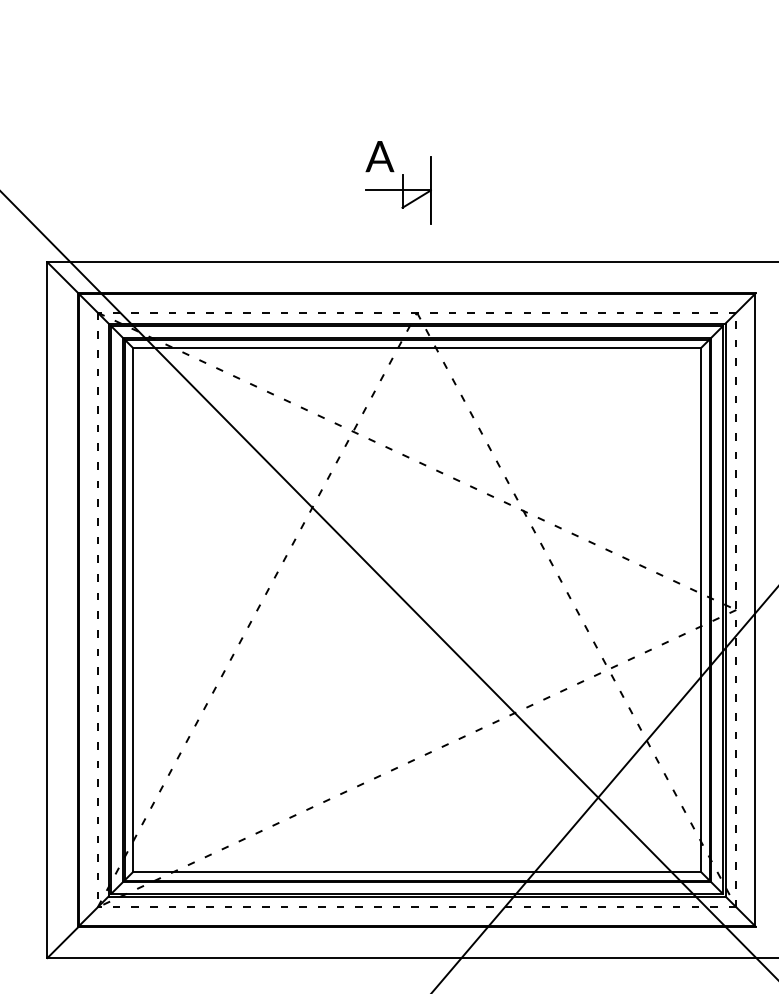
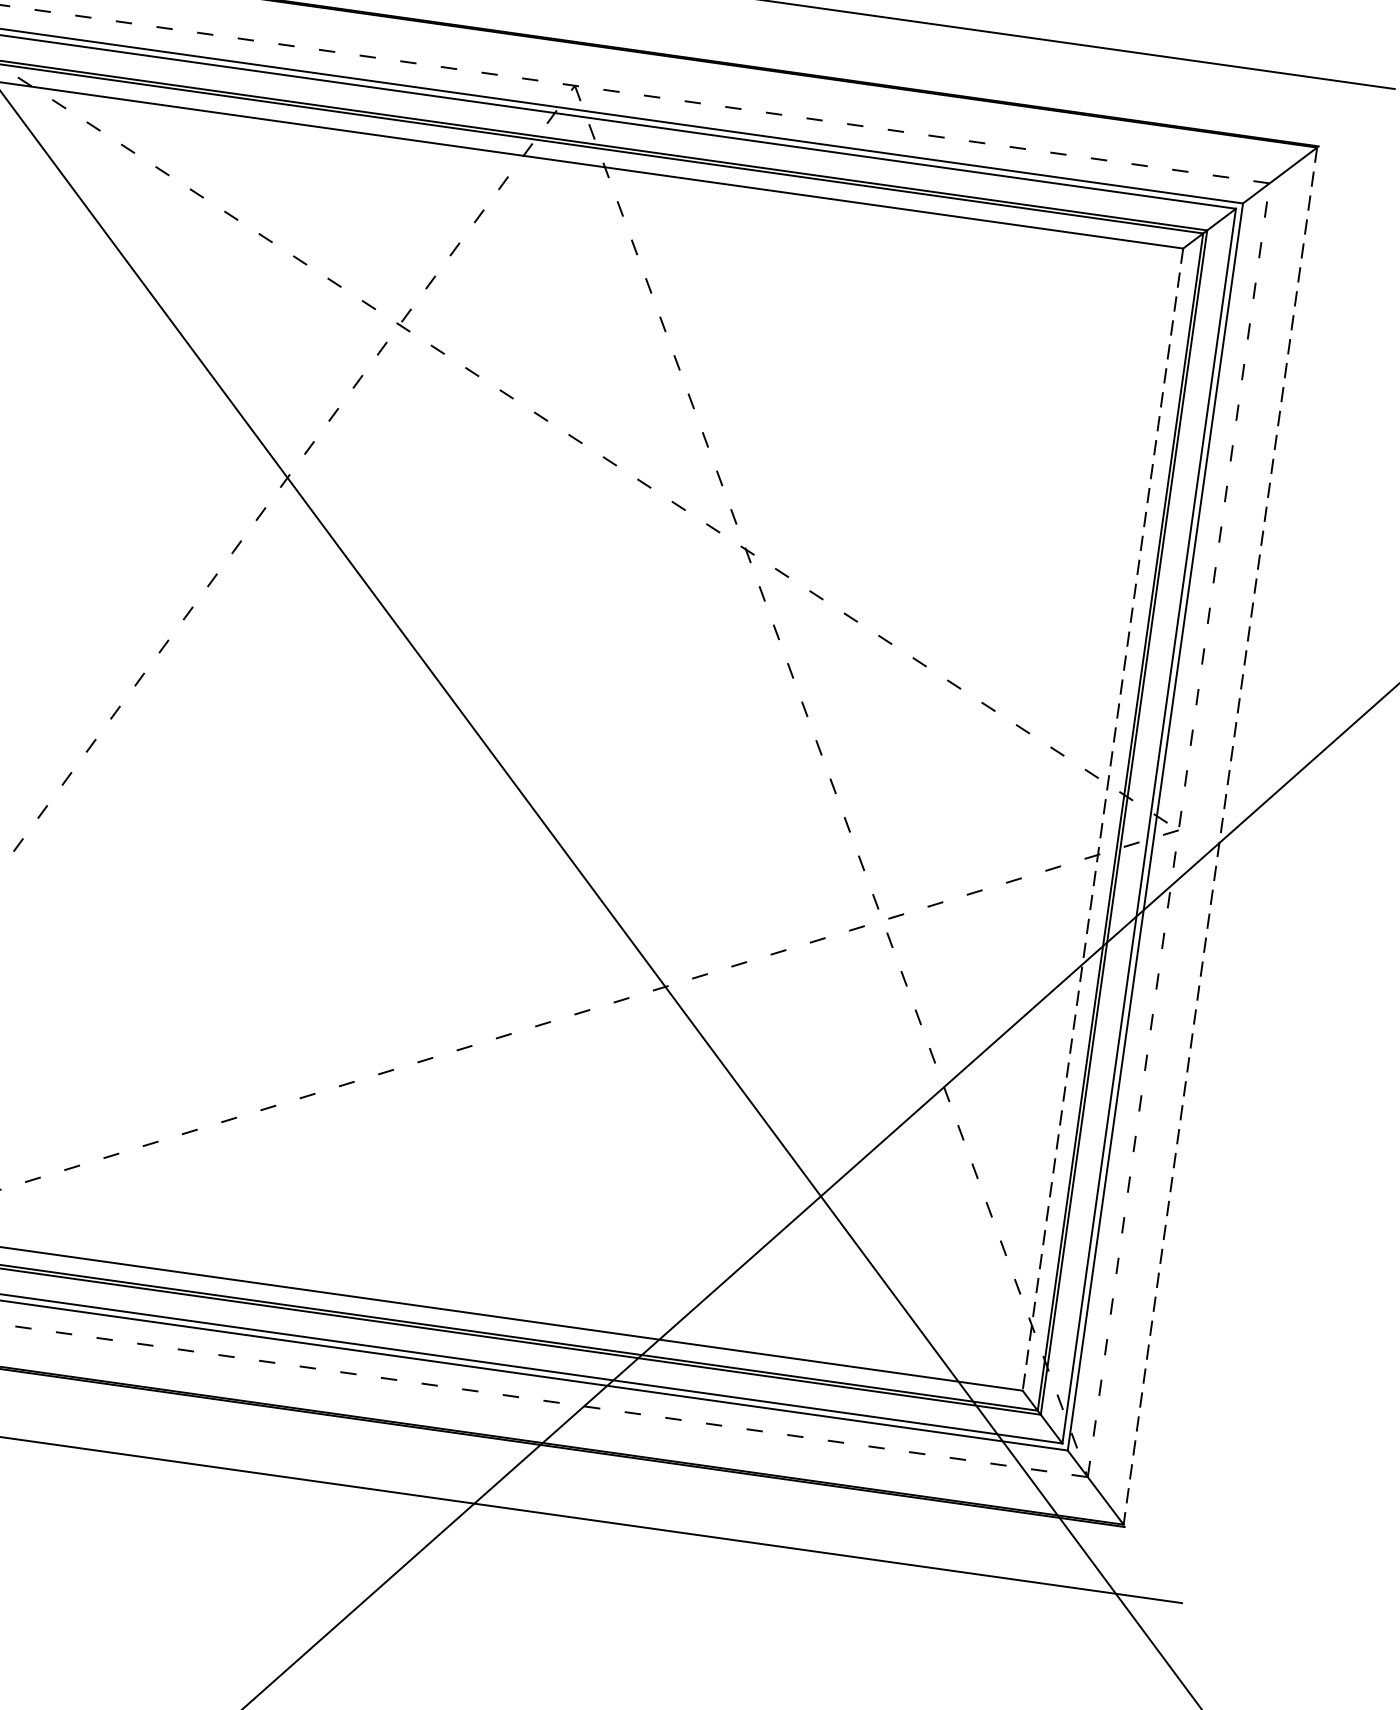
line: (701, 610) -> (1102, 820), solid -> dashed
line: (755, 610) -> (1220, 837), solid -> dashed

